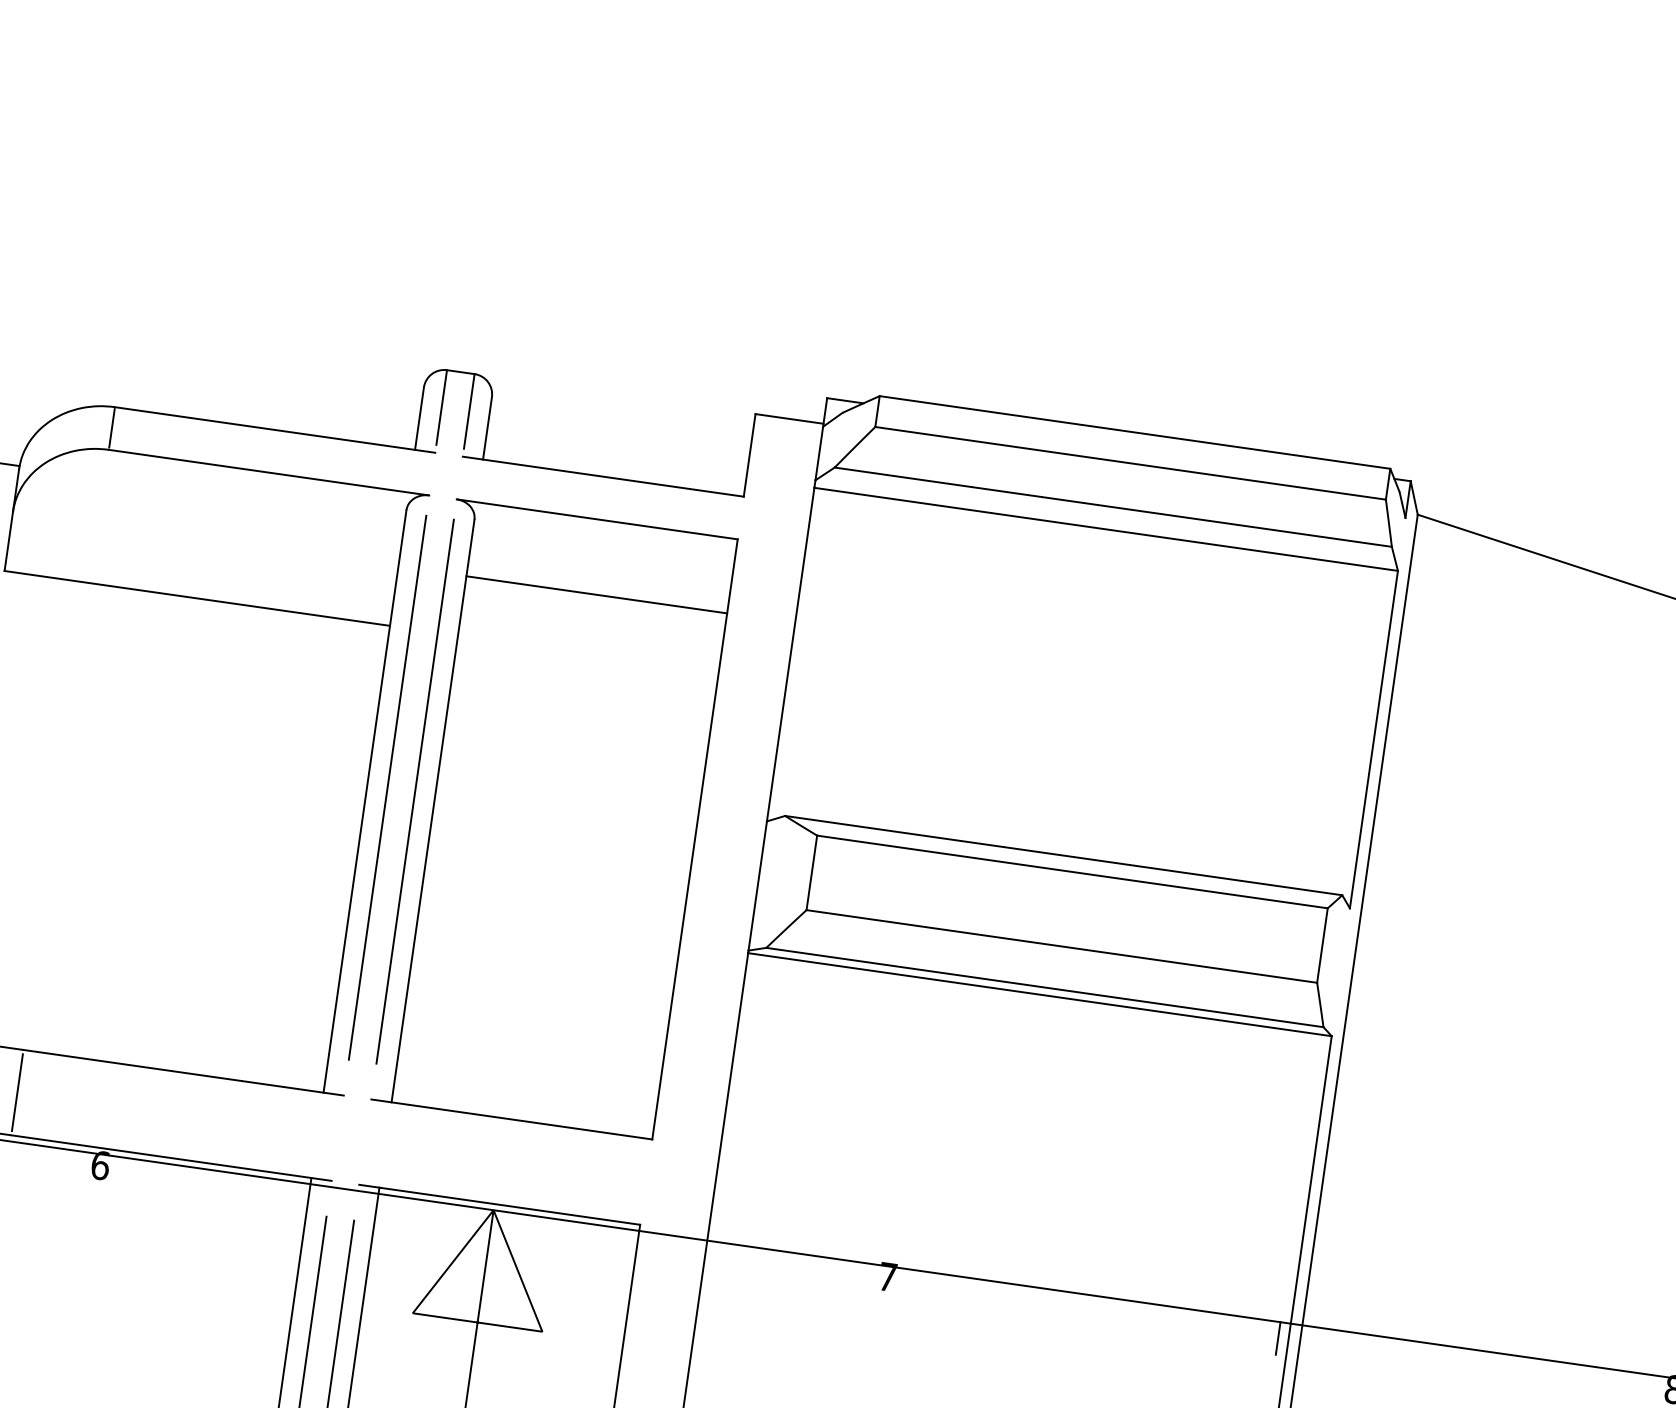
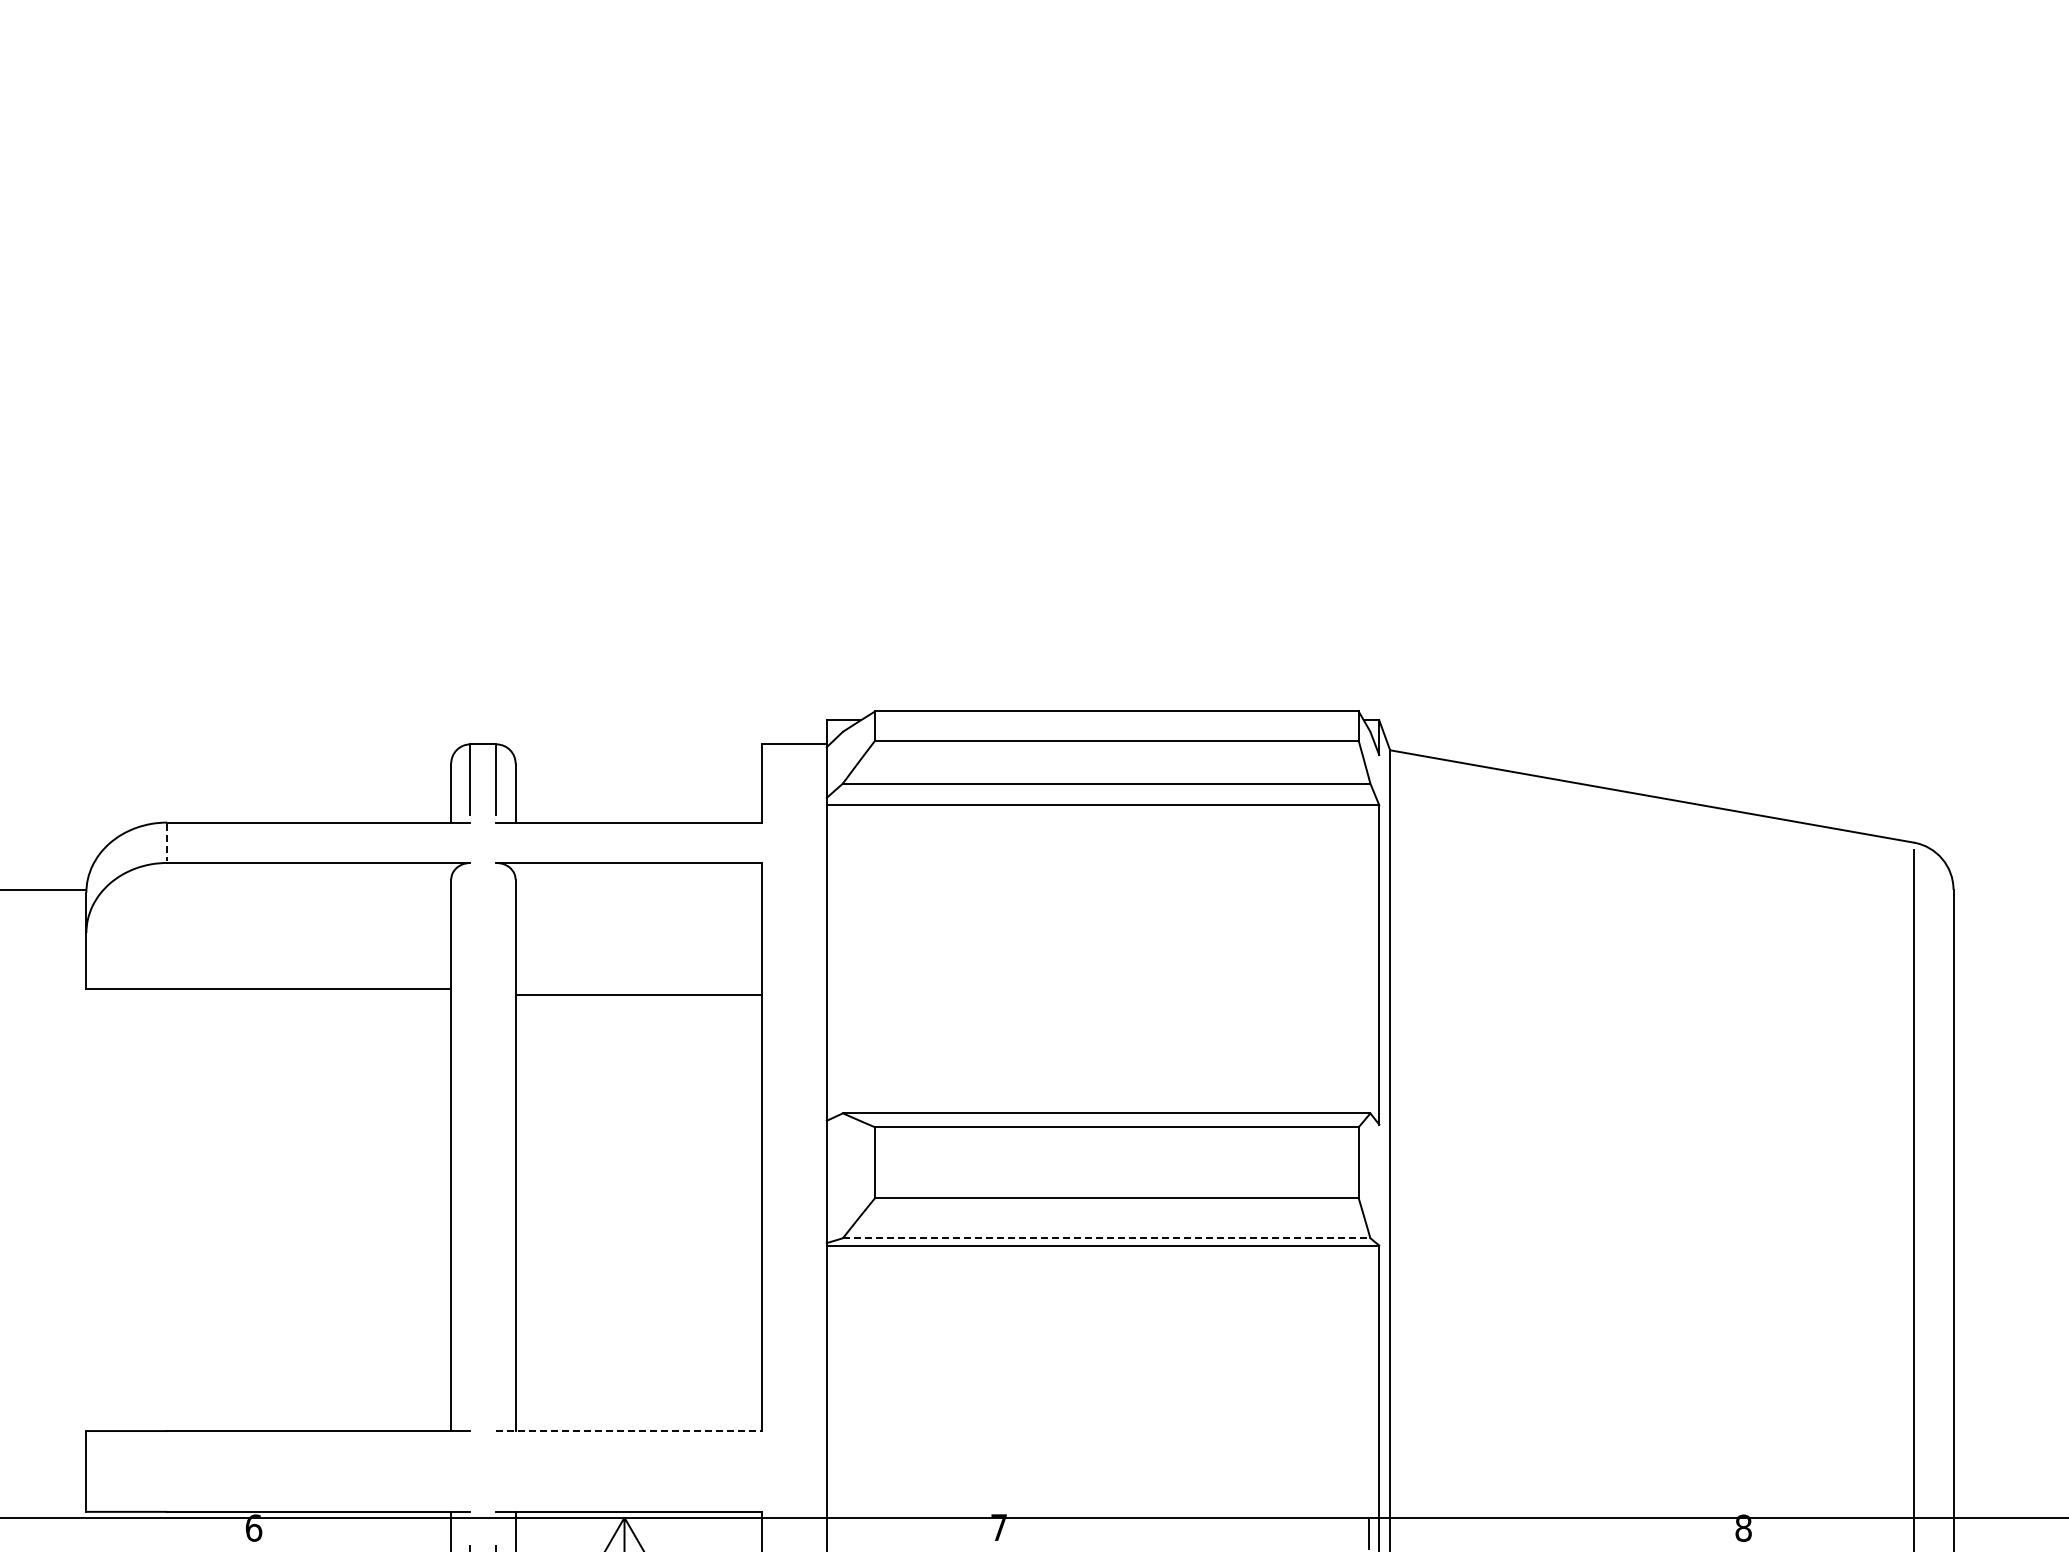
line: (112, 429) -> (167, 843), solid -> dashed
line: (596, 595) -> (638, 995), moved
line: (387, 787) -> (470, 1139), removed
line: (415, 791) -> (496, 1139), removed
line: (1044, 987) -> (1106, 1238), solid -> dashed
line: (17, 1092) -> (167, 1471), removed
line: (511, 1119) -> (629, 1431), solid -> dashed

